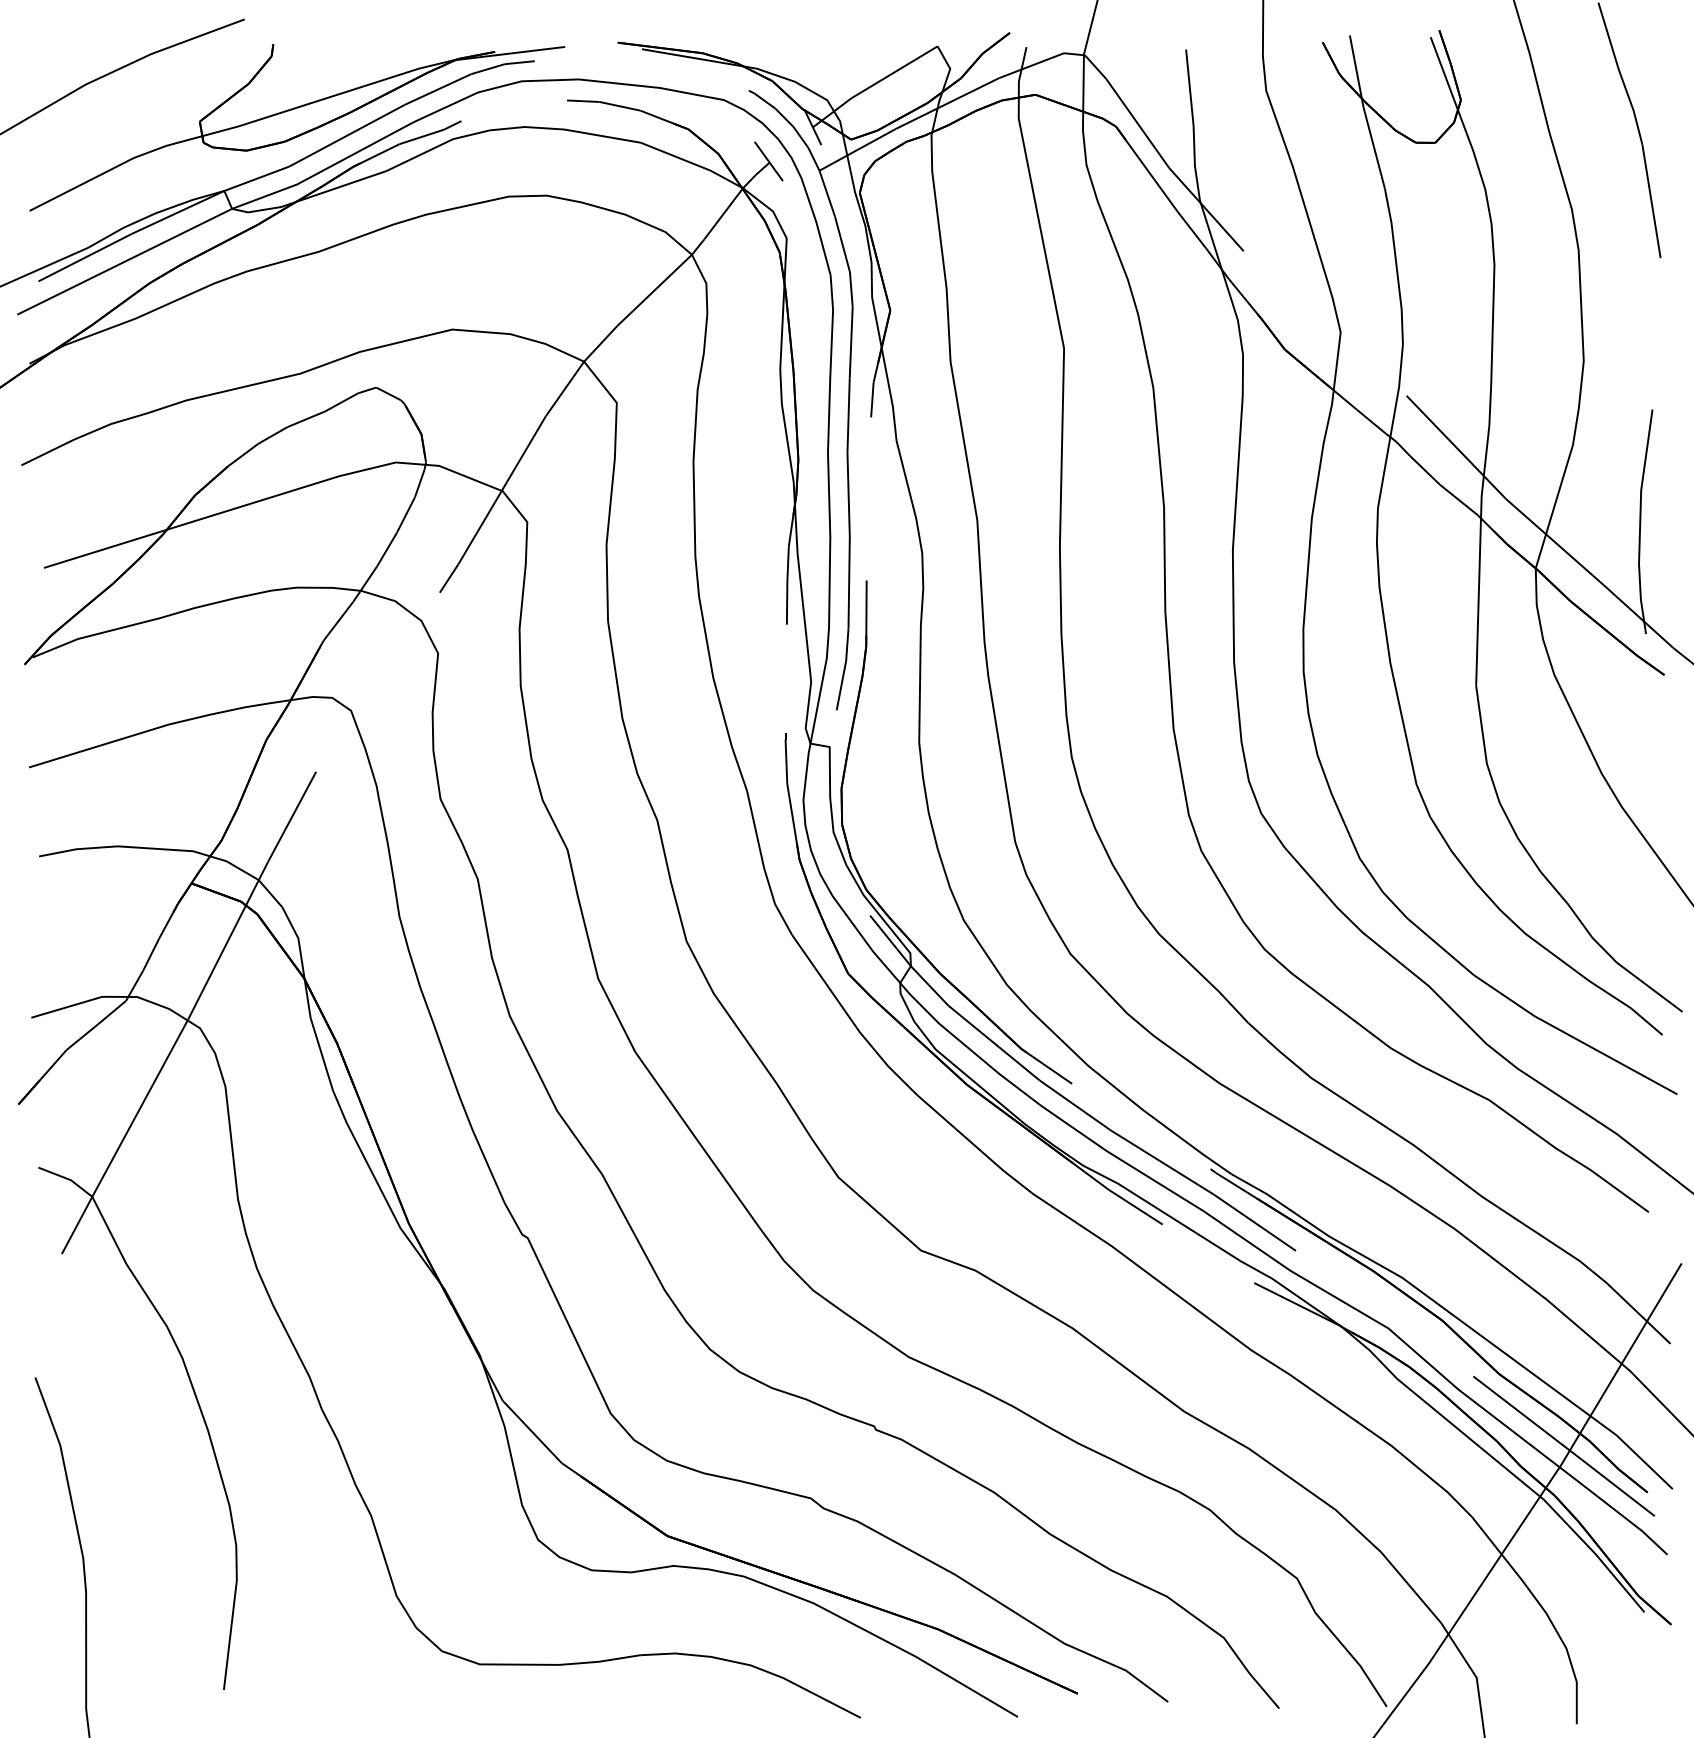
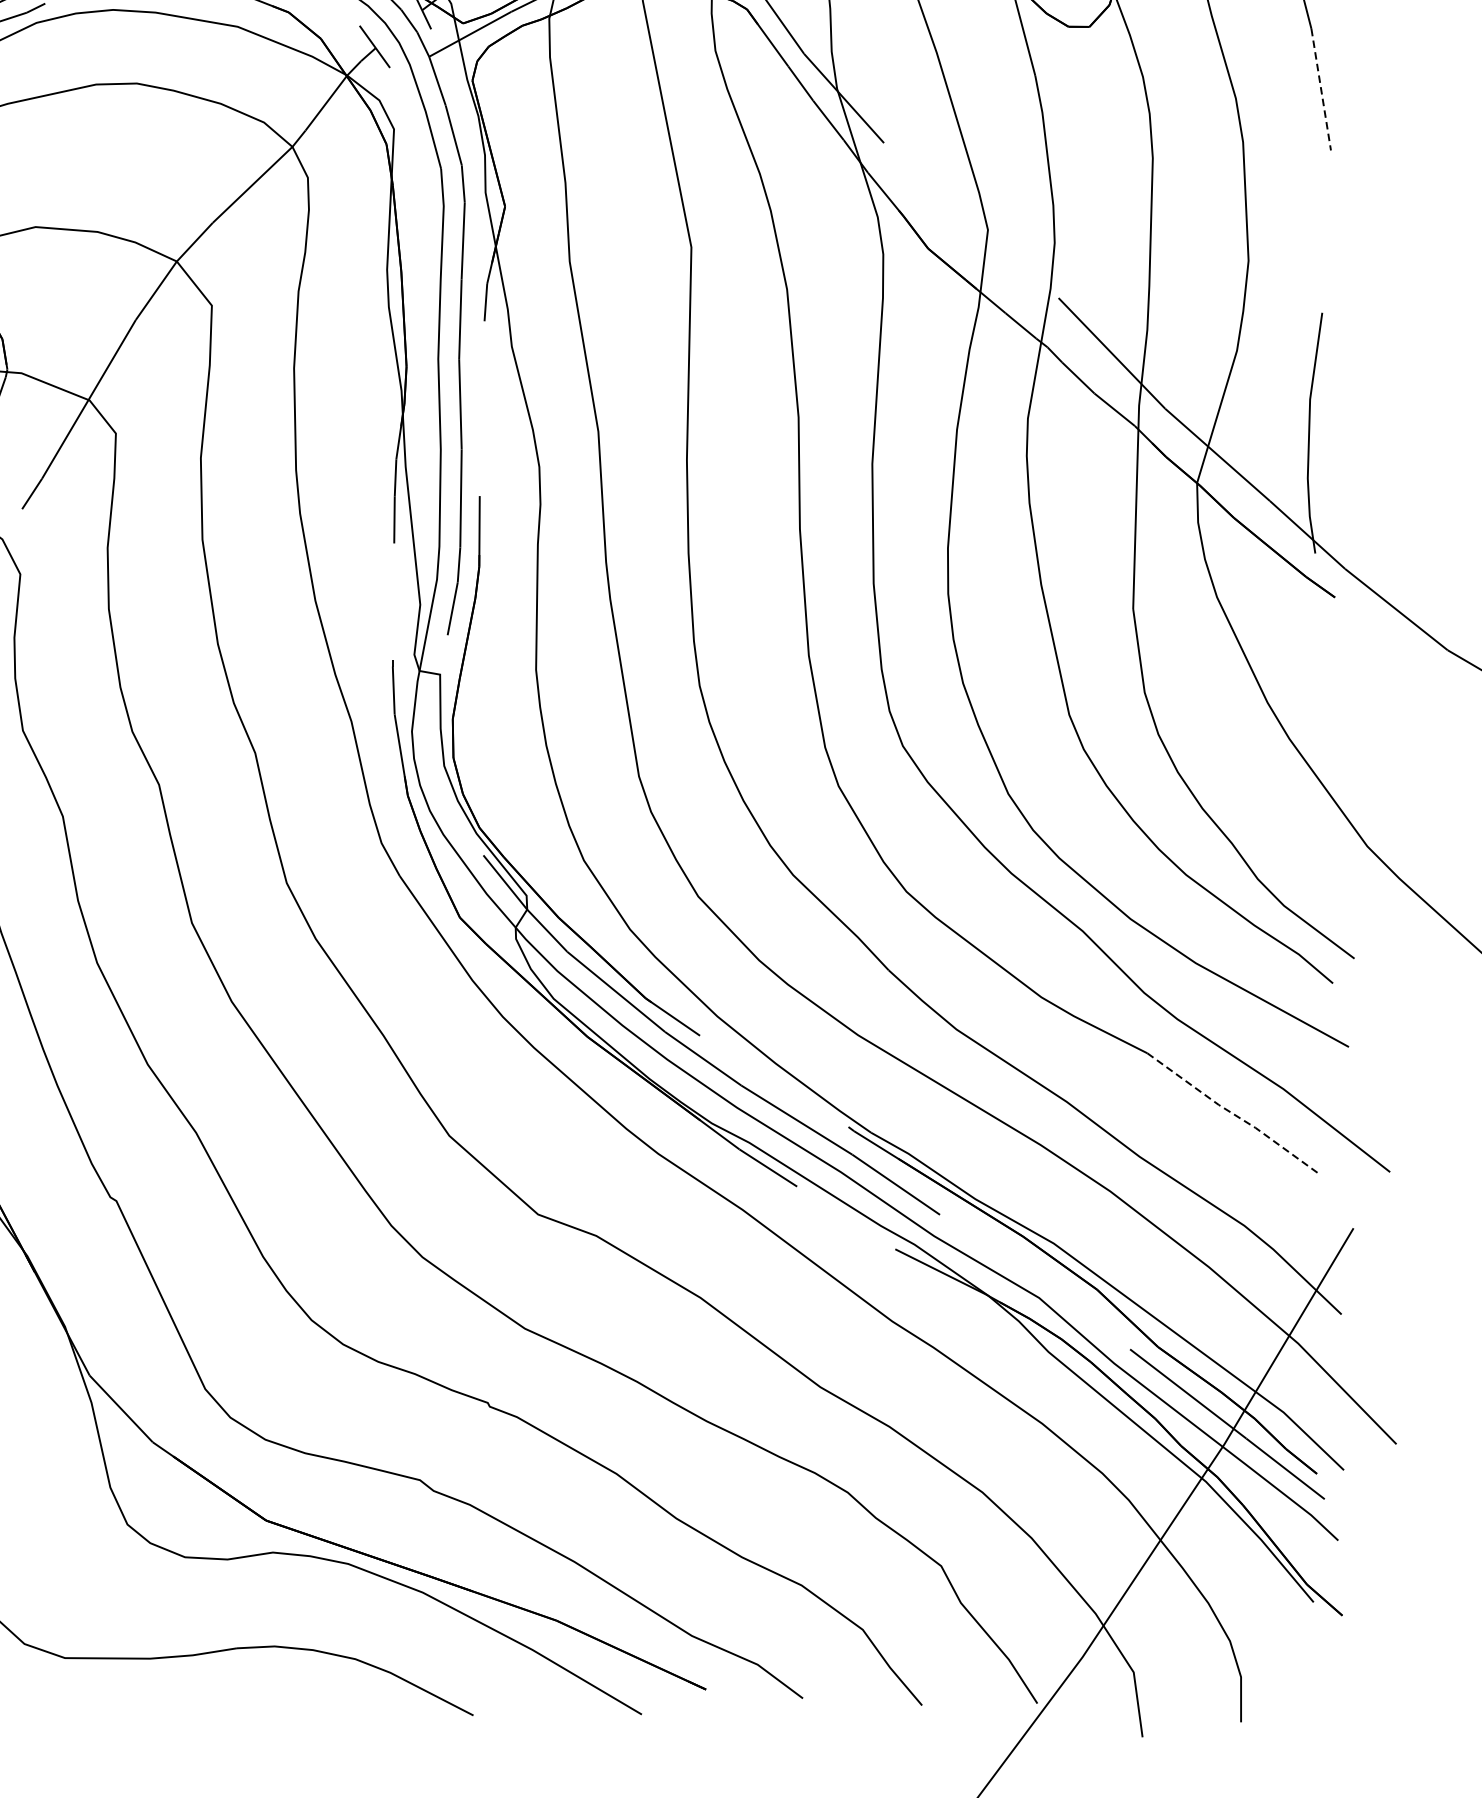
line: (1651, 201) -> (1321, 89), solid -> dashed
line: (1569, 1156) -> (1233, 1113), solid -> dashed

